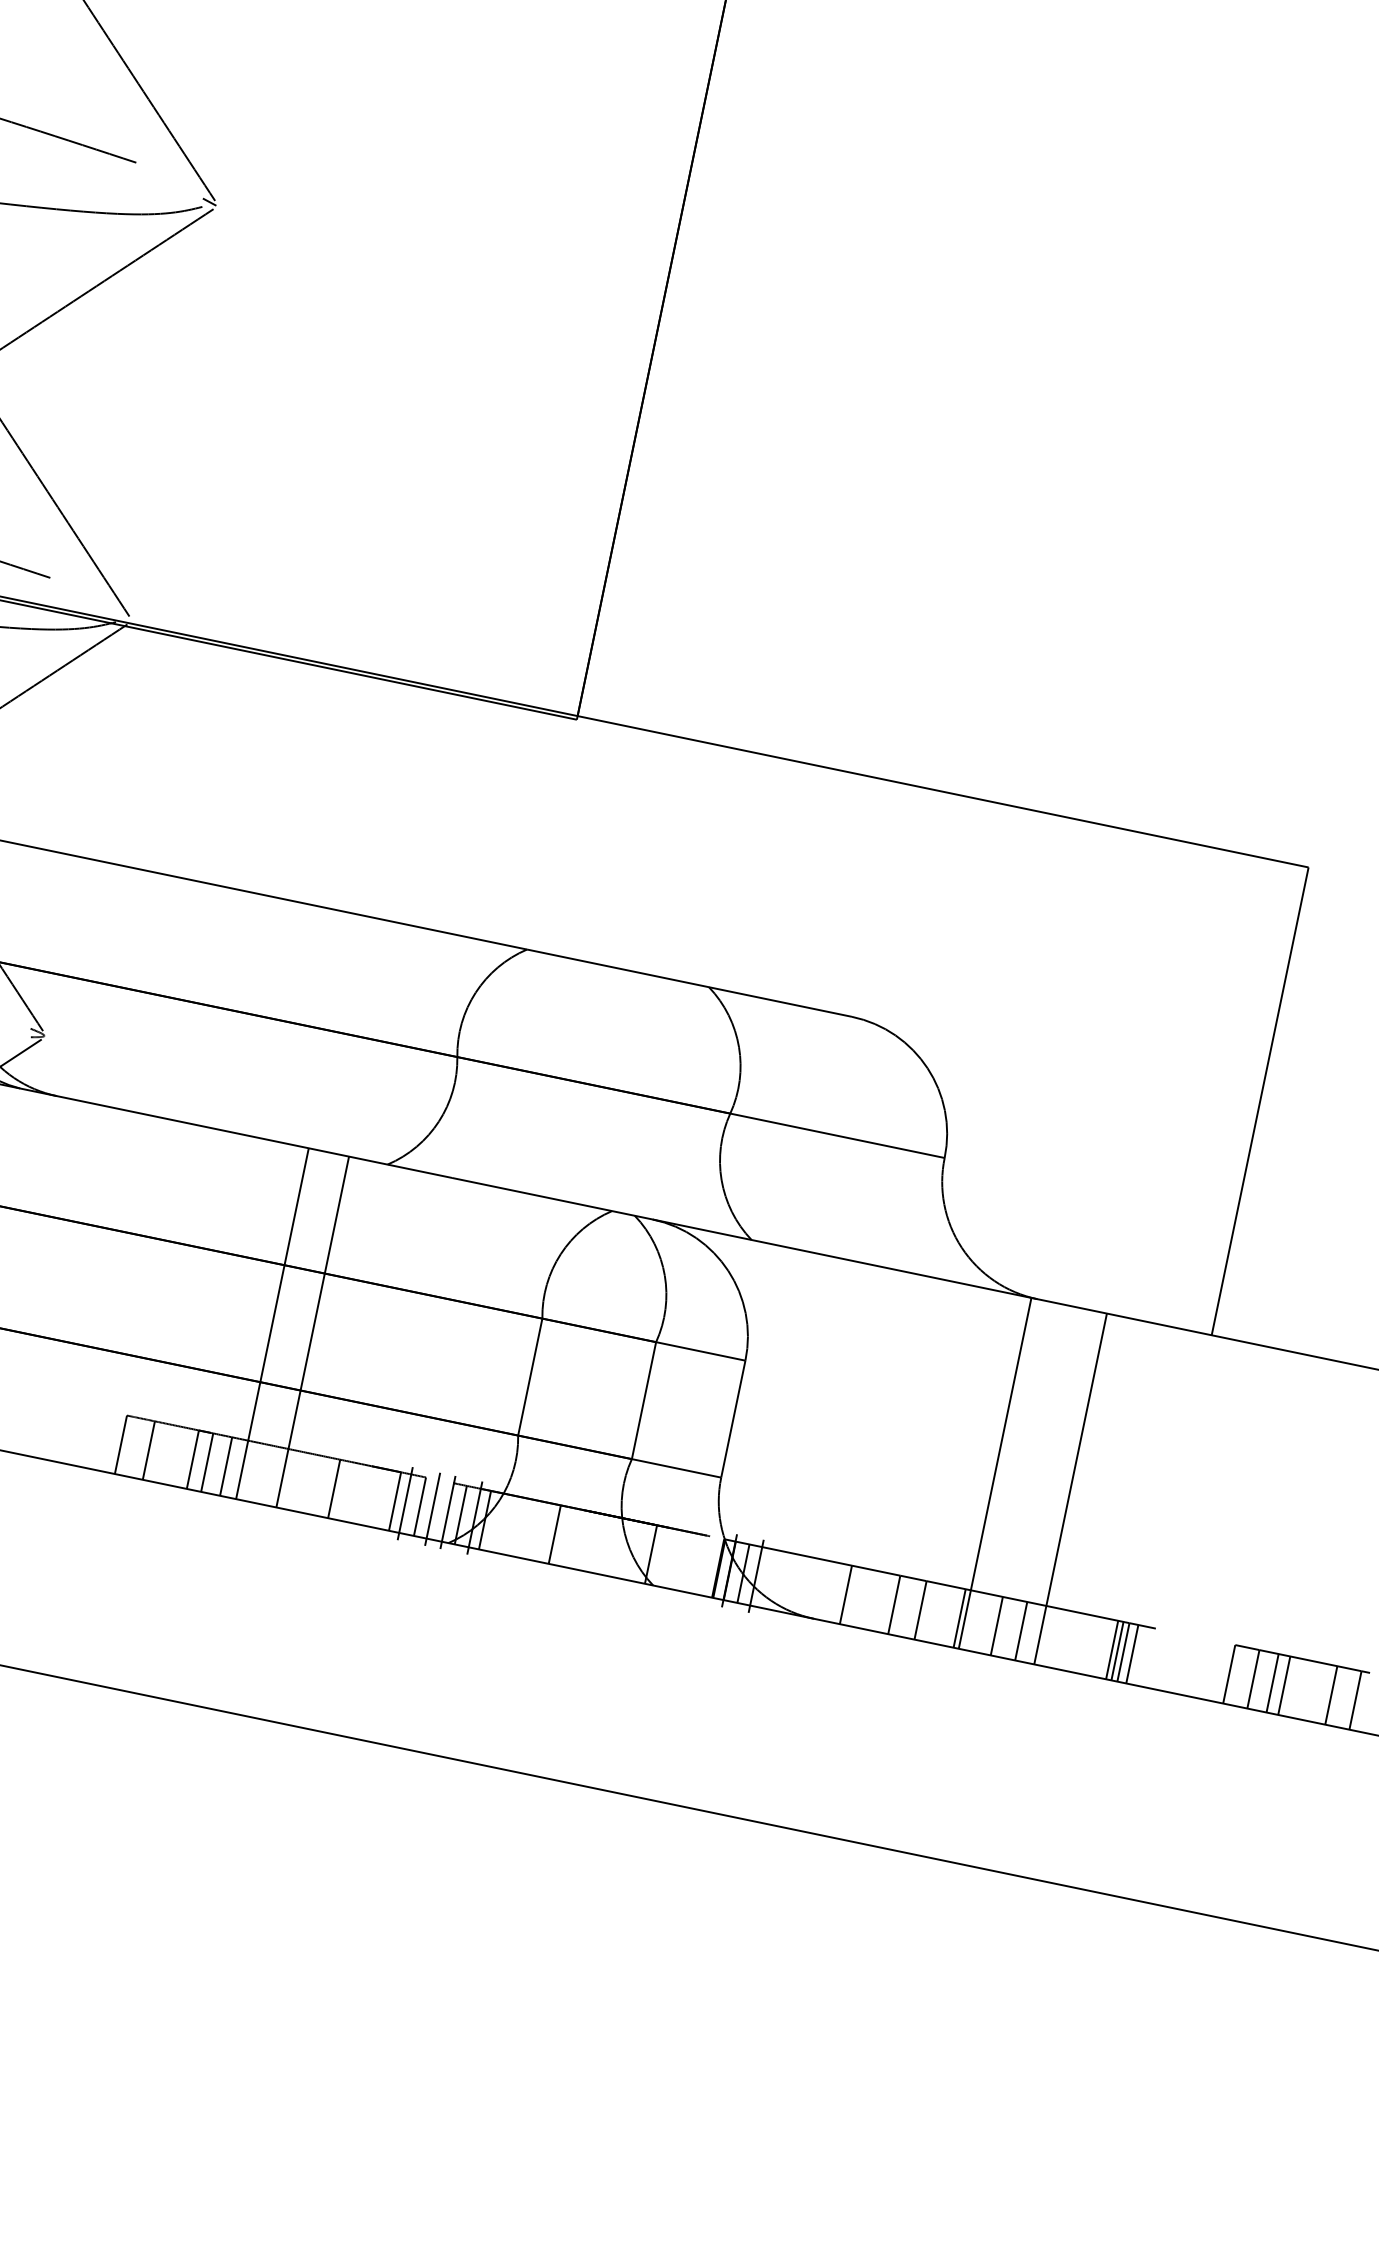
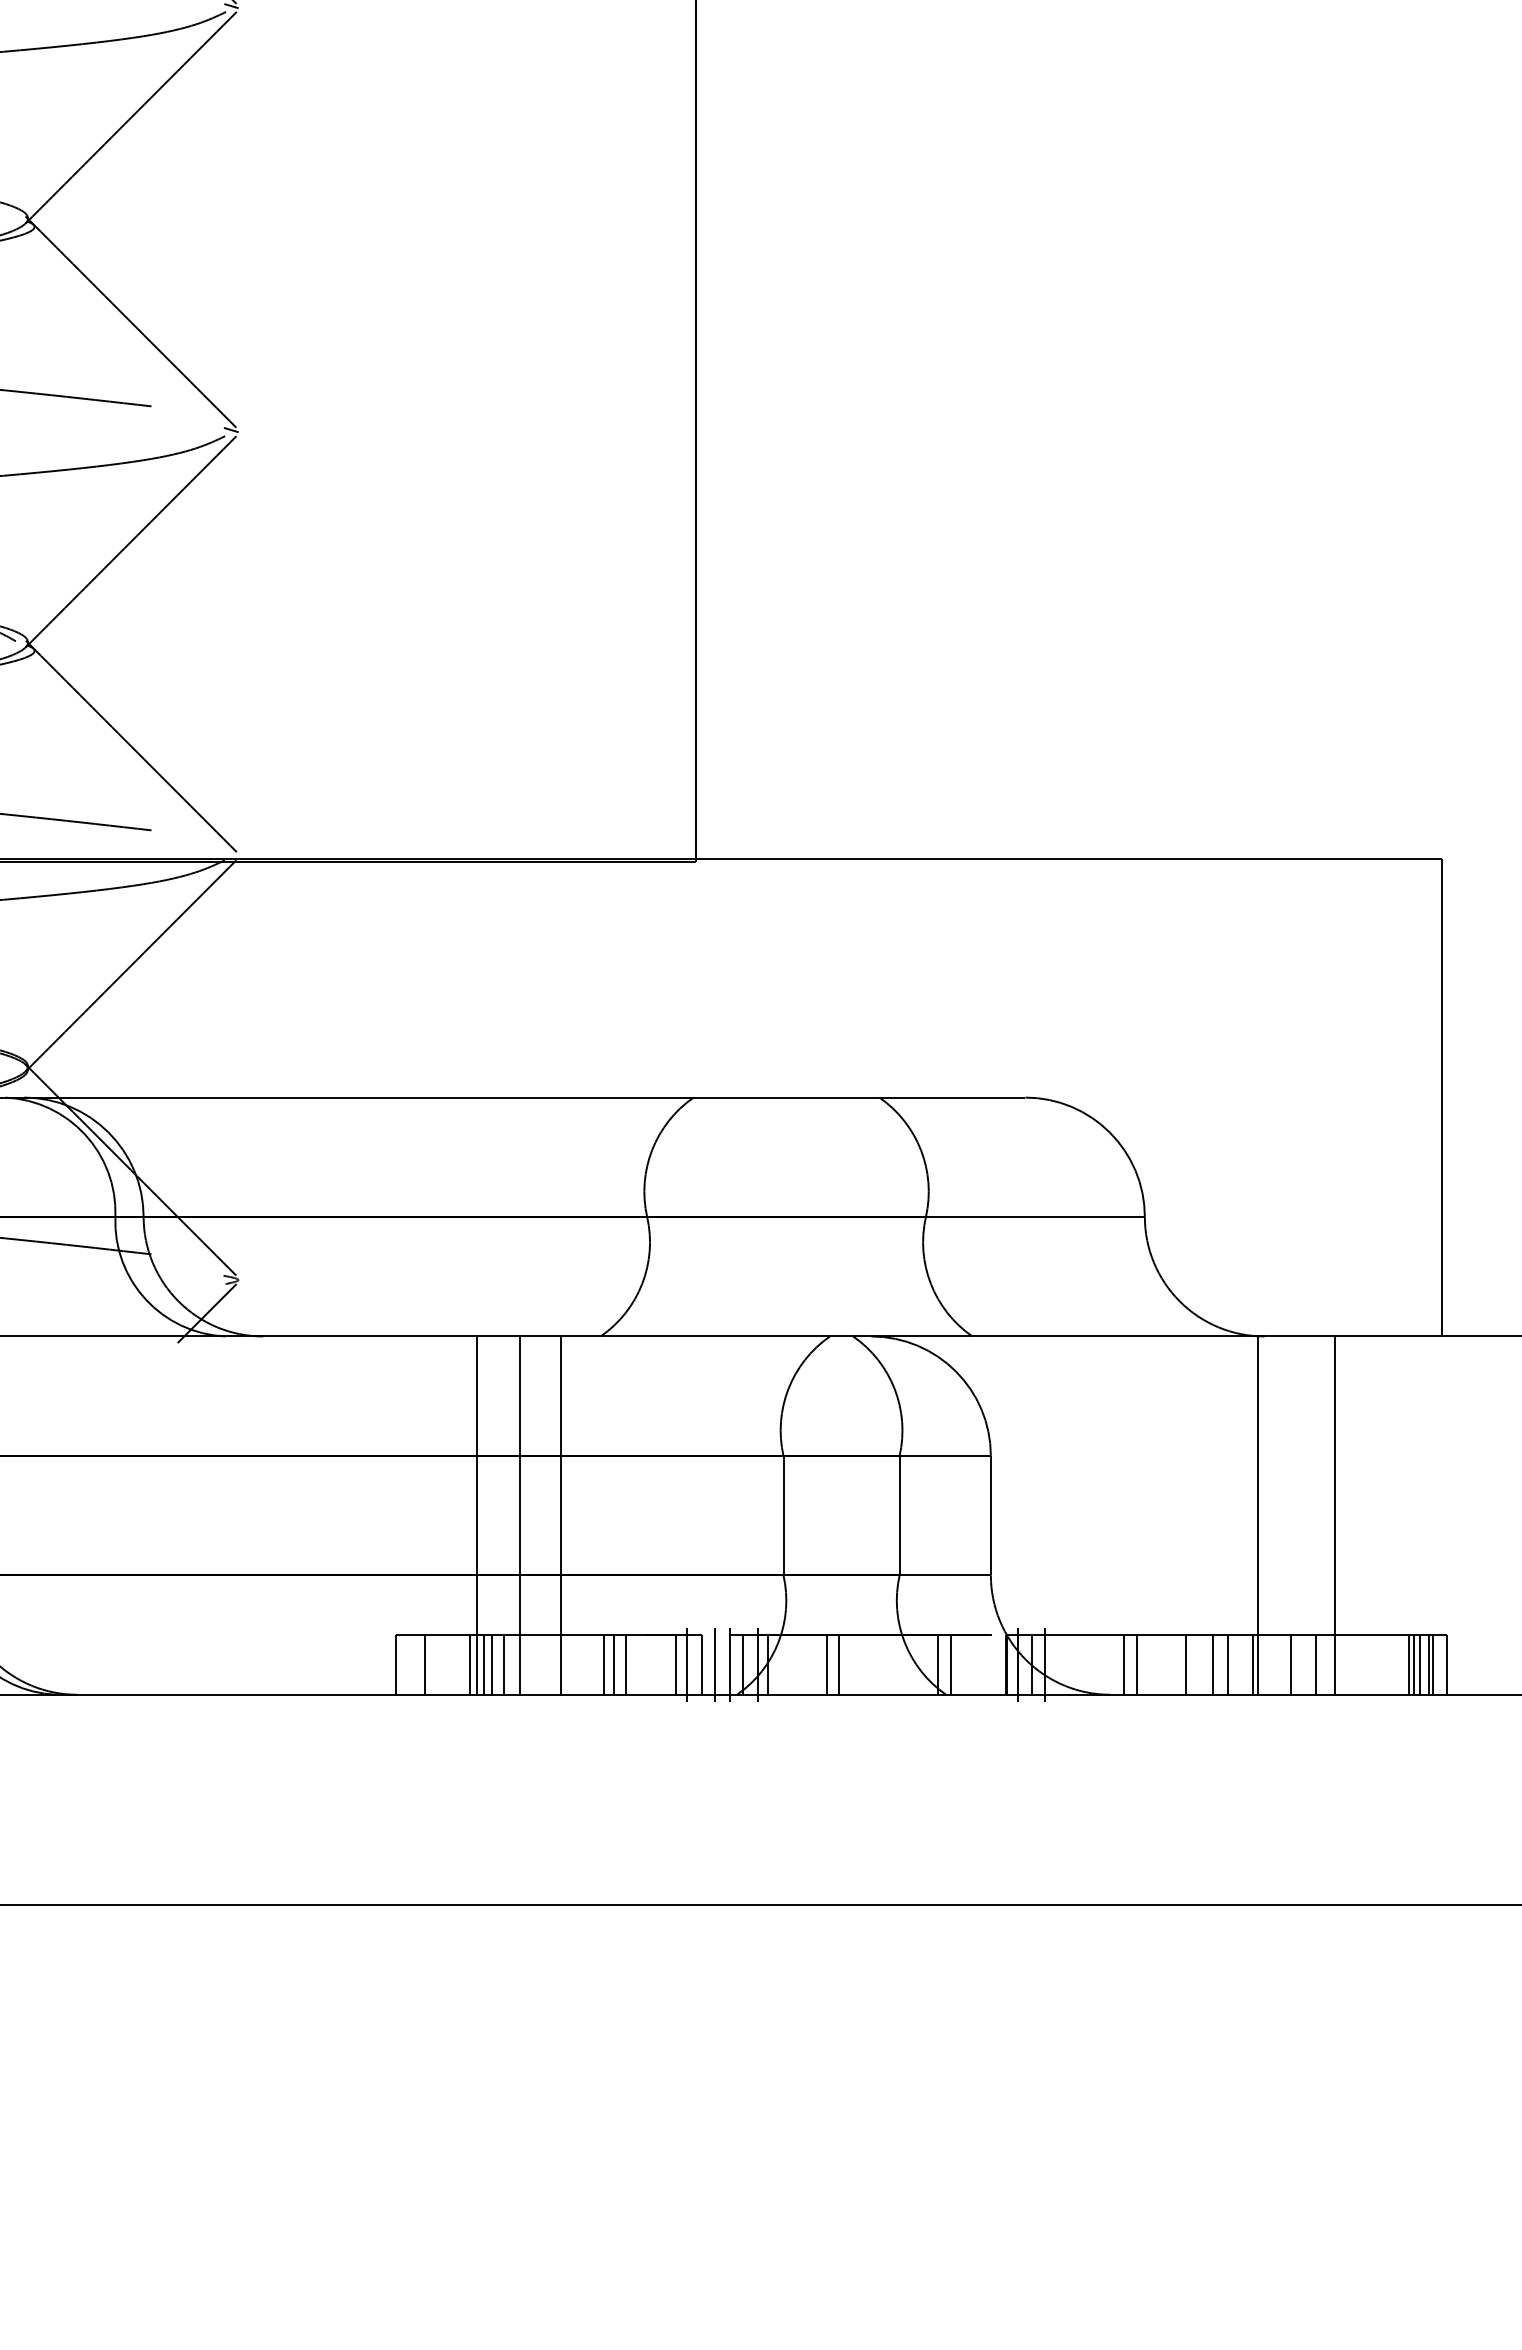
line: (230, 1314) -> (477, 1515), added
line: (214, 1463) -> (491, 1664), added
line: (323, 1486) -> (603, 1664), added
line: (345, 1490) -> (625, 1664), added
line: (542, 1531) -> (826, 1664), added
line: (663, 1556) -> (950, 1664), added
line: (833, 1591) -> (1123, 1664), added
line: (935, 1613) -> (1228, 1664), added
line: (1135, 1654) -> (1432, 1664), added
line: (1150, 1657) -> (1447, 1664), added

